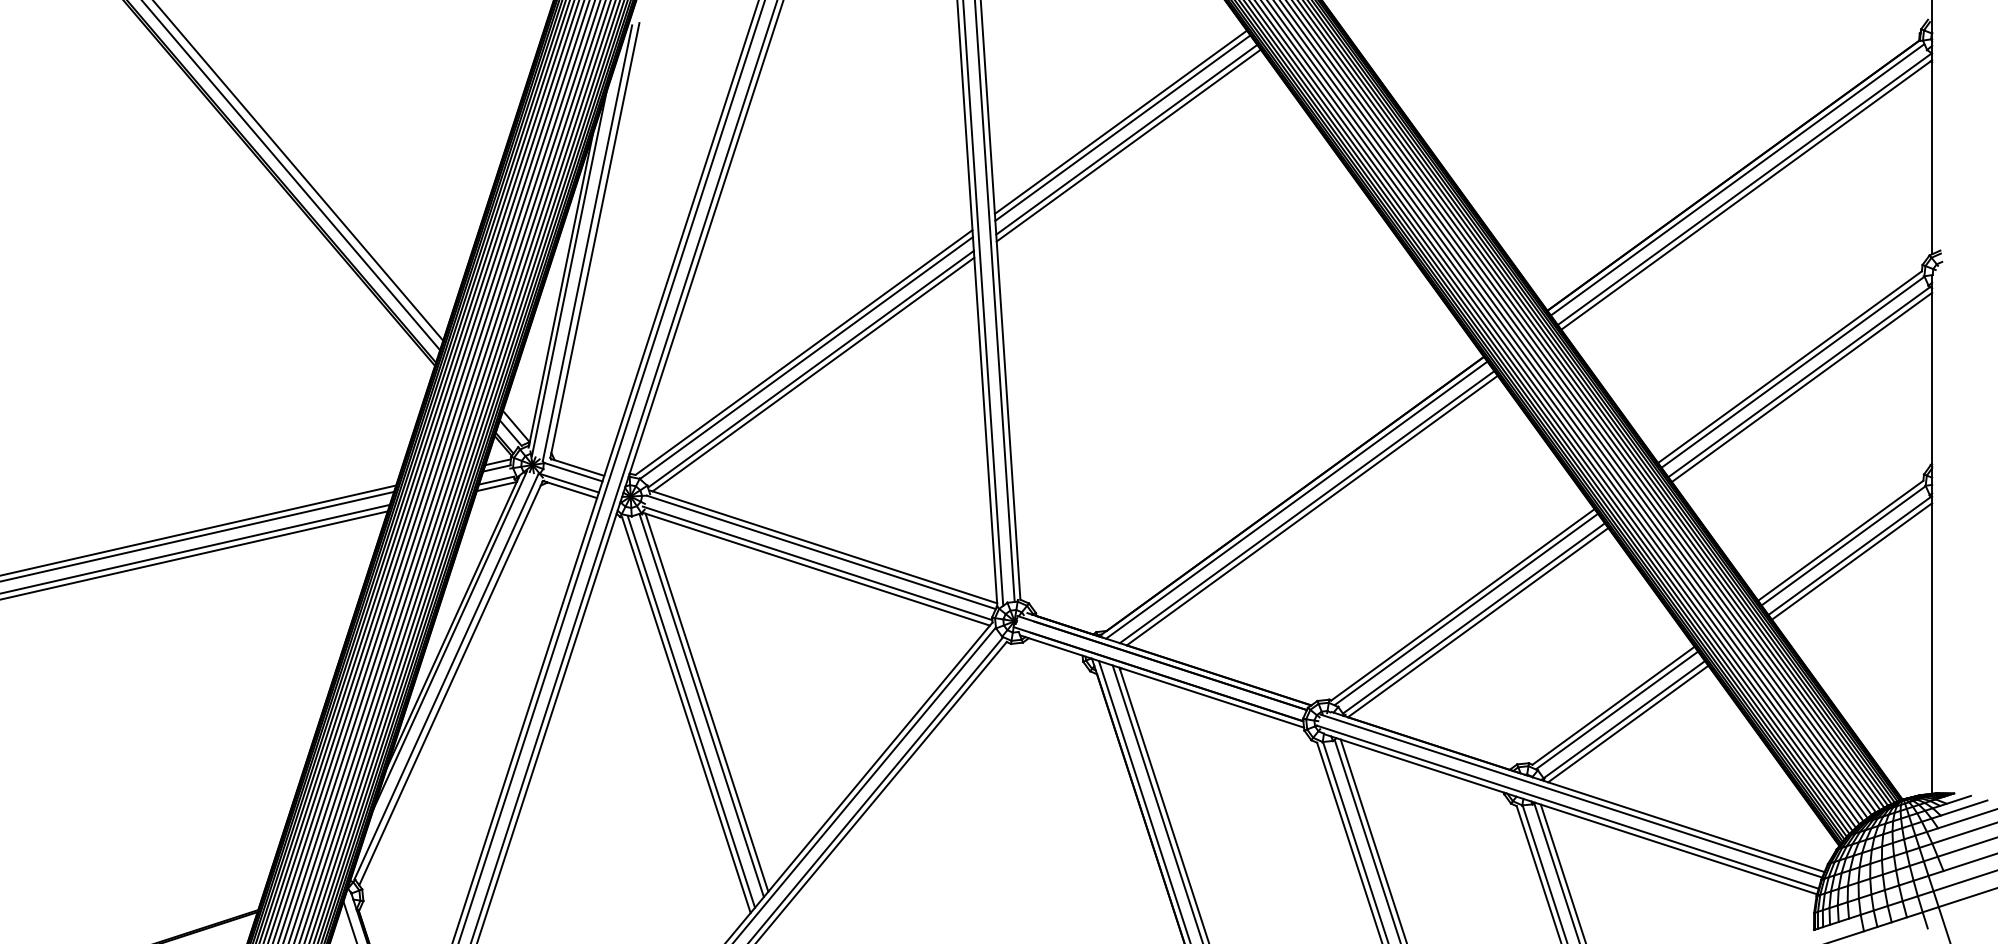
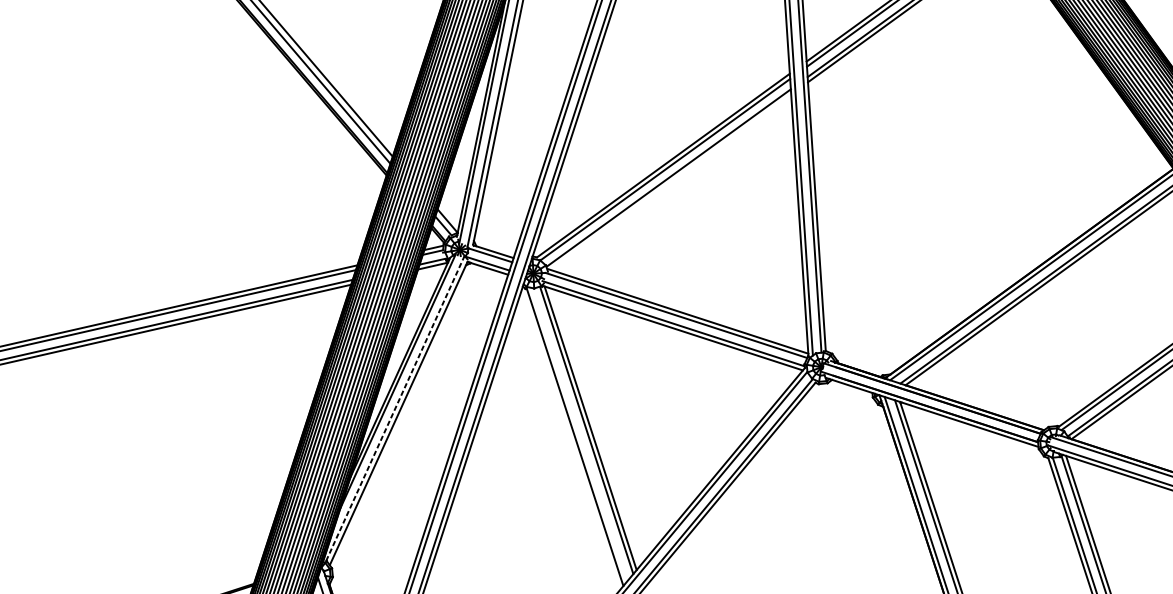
line: (813, 374) -> (670, 182), removed
line: (446, 676) -> (395, 408), solid -> dashed
line: (691, 711) -> (579, 434), removed

